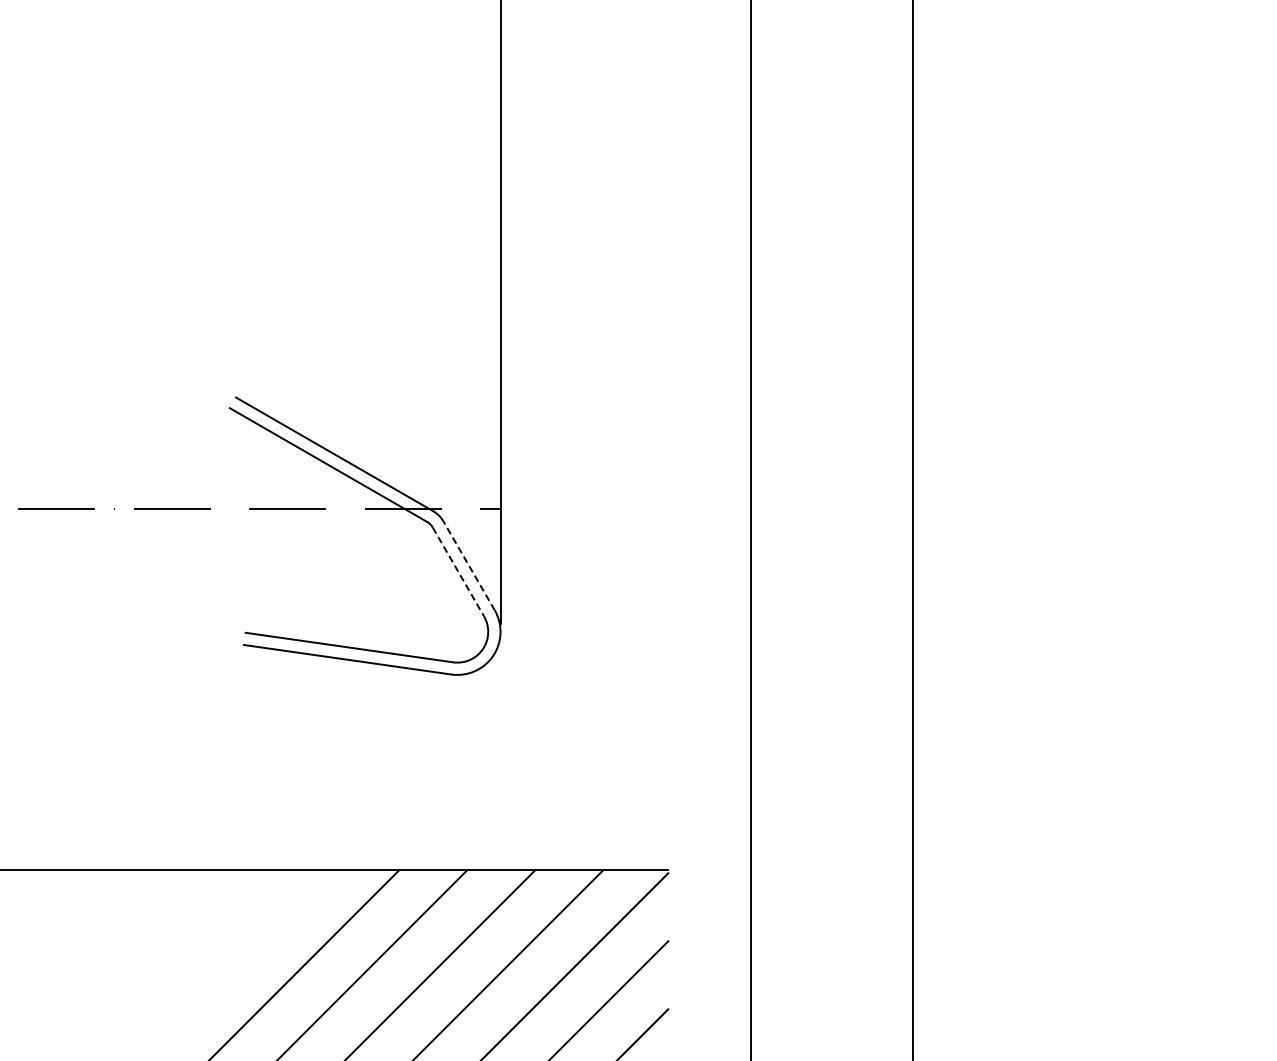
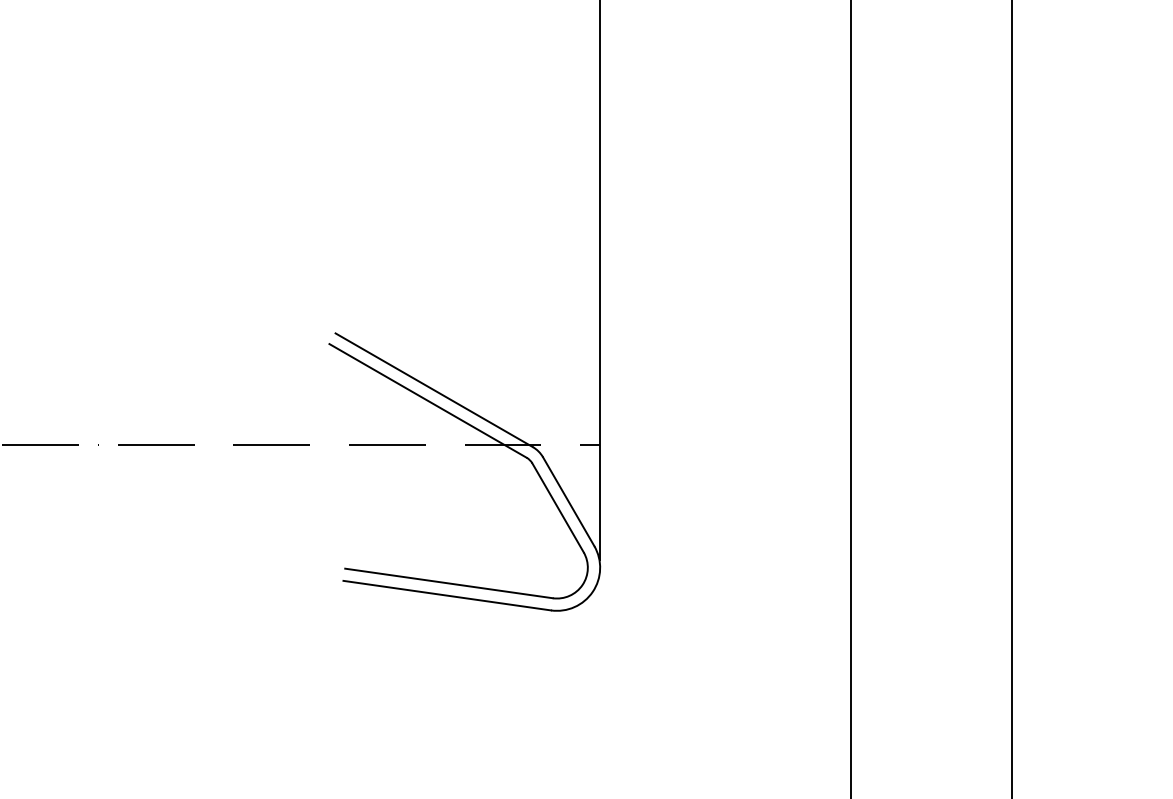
line: (468, 565) -> (568, 501), dashed -> solid
line: (458, 572) -> (558, 508), dashed -> solid

